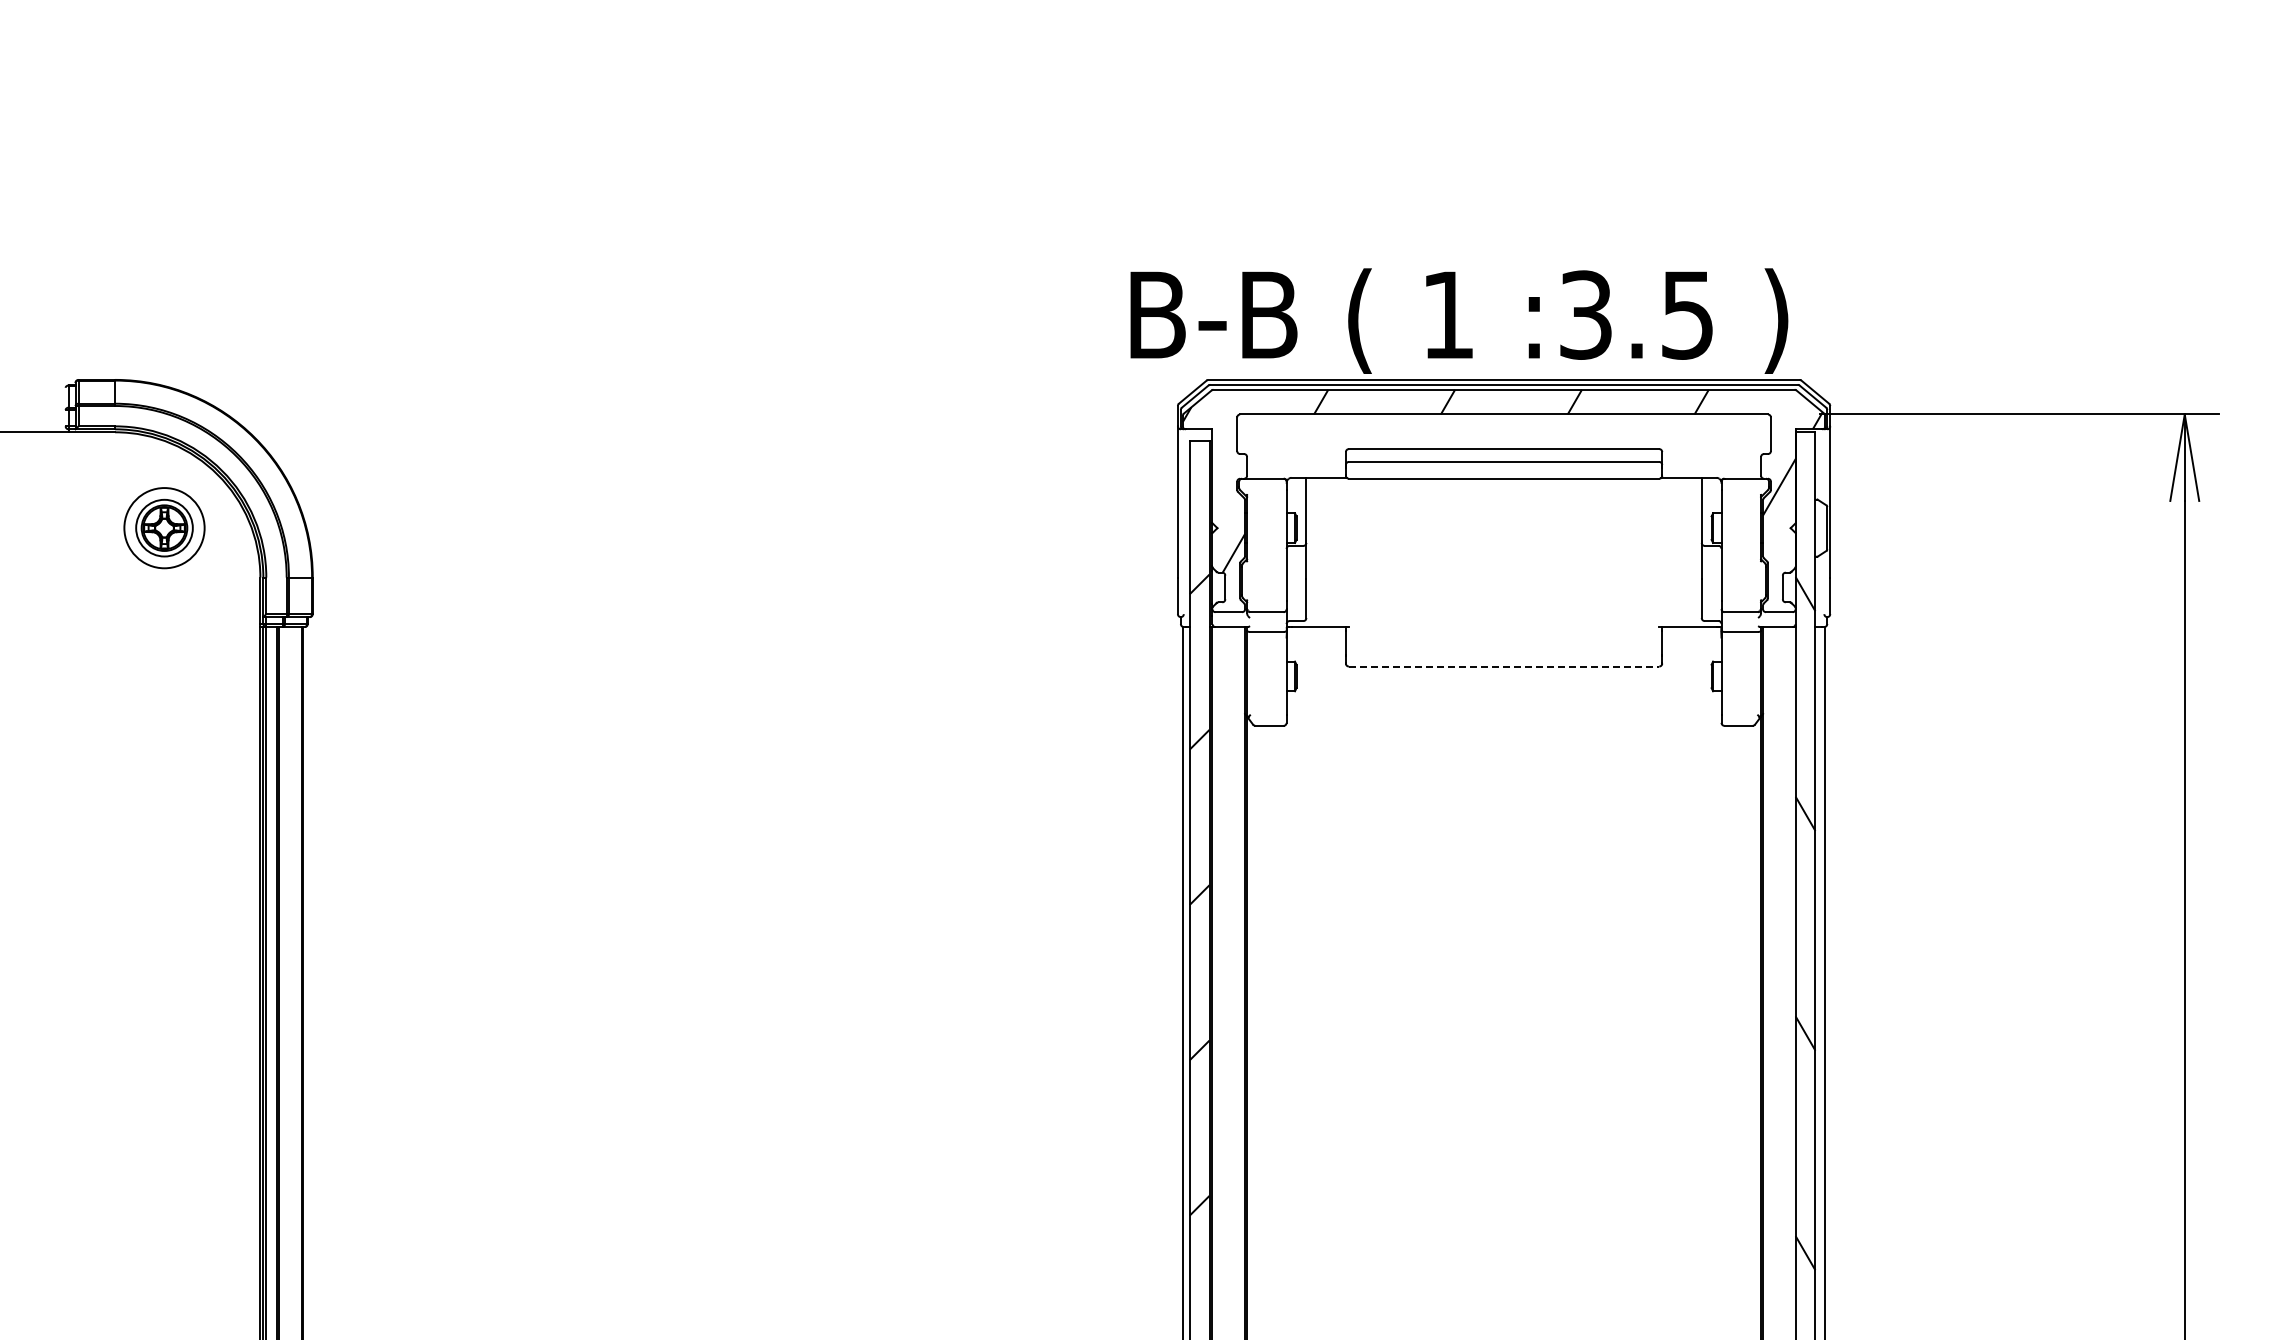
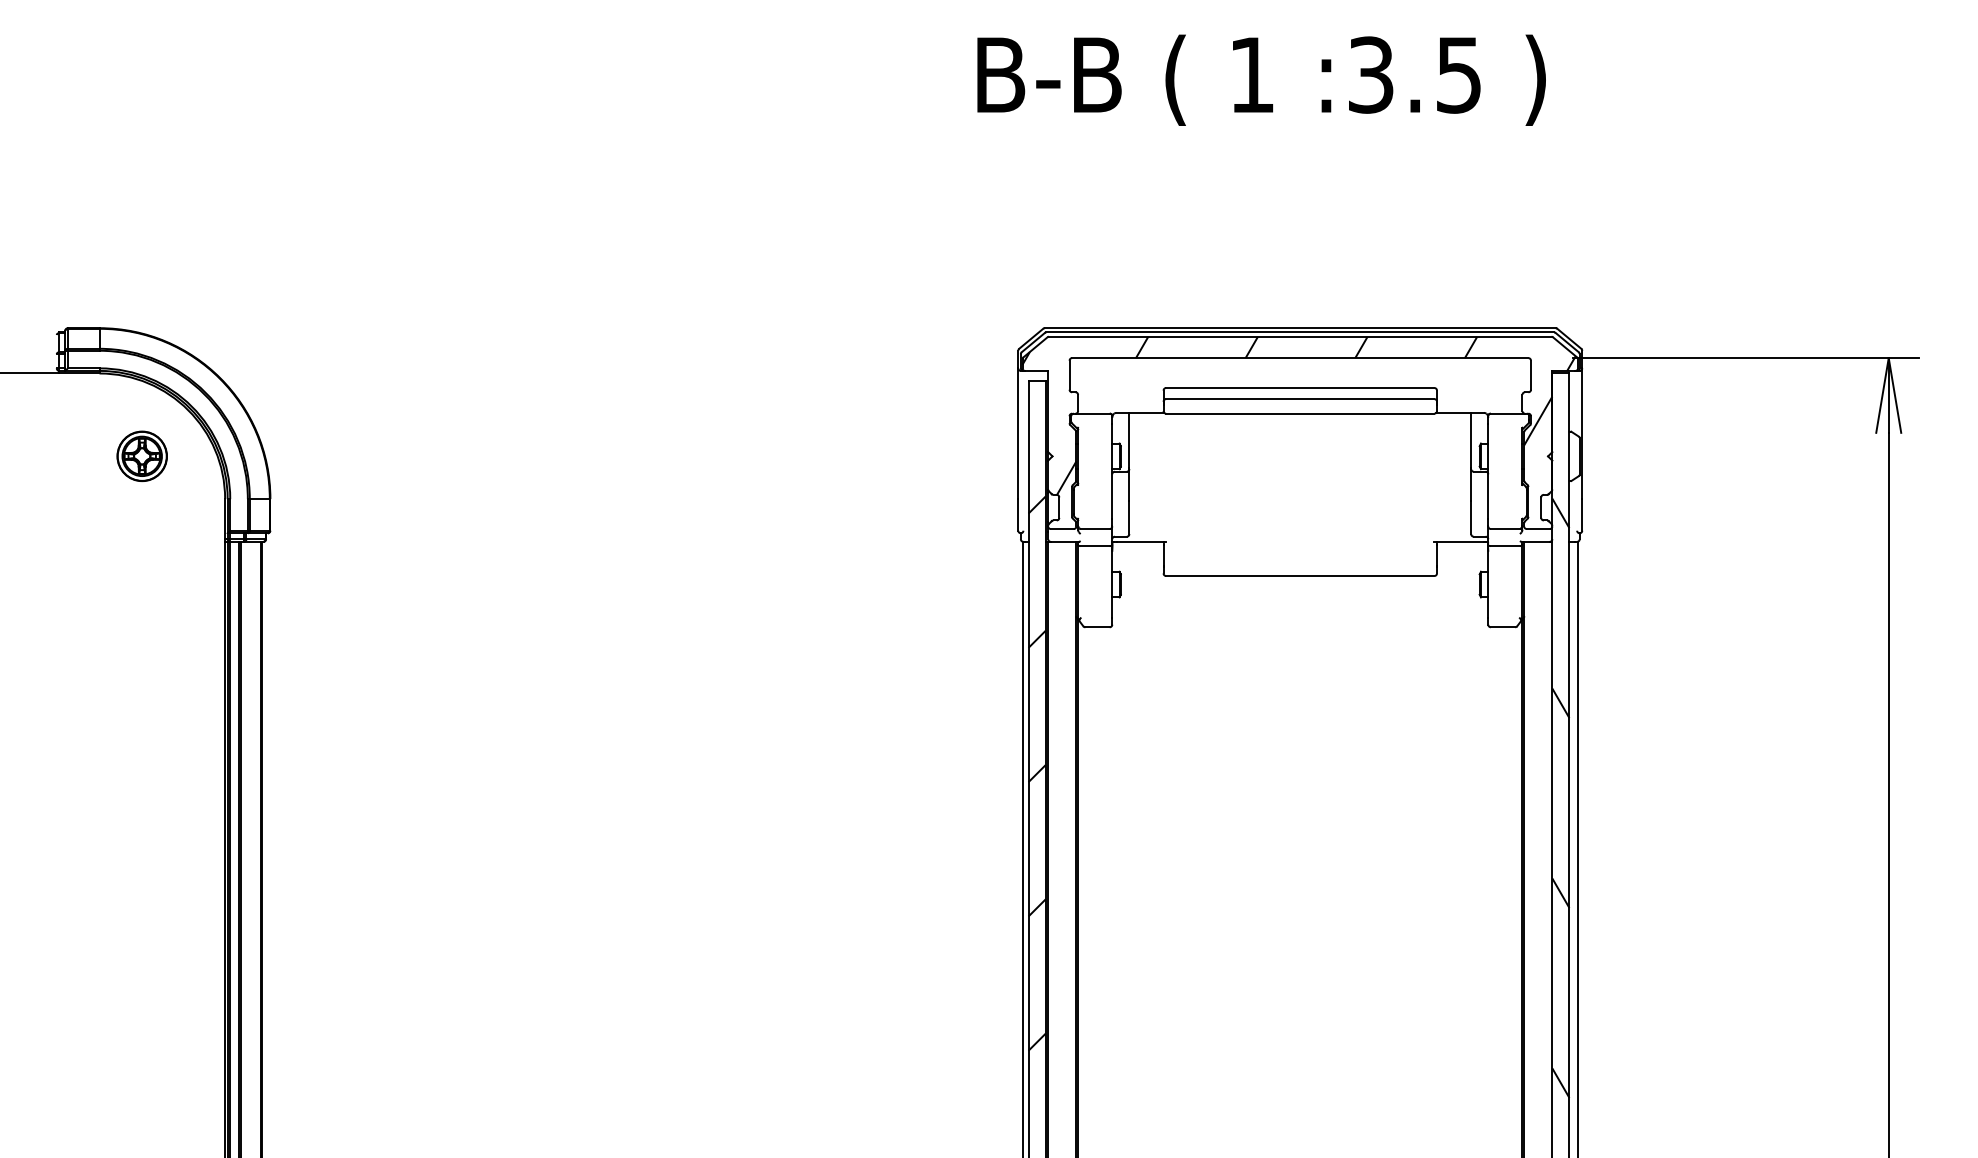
text: (1459, 320) -> (1261, 79), moved
circle: (164, 527) -> (142, 455), size x0.71
line: (1504, 666) -> (1300, 575), dashed -> solid

